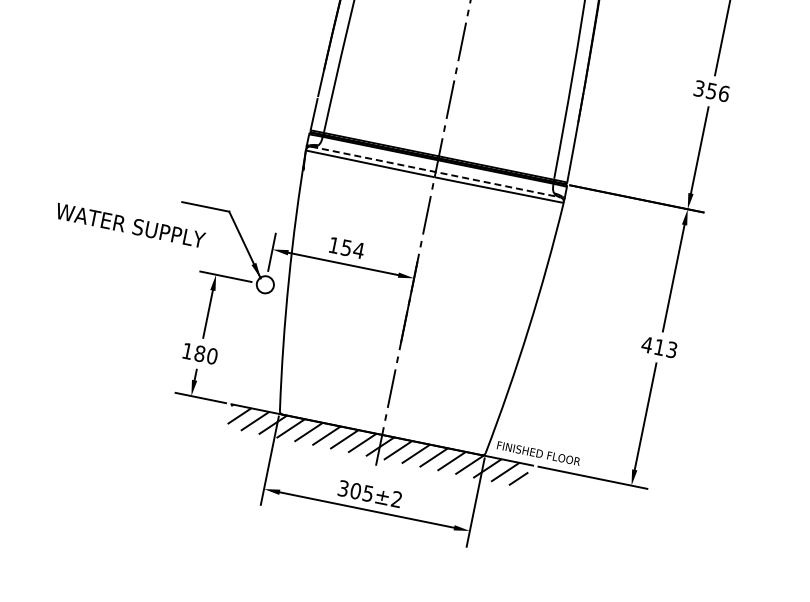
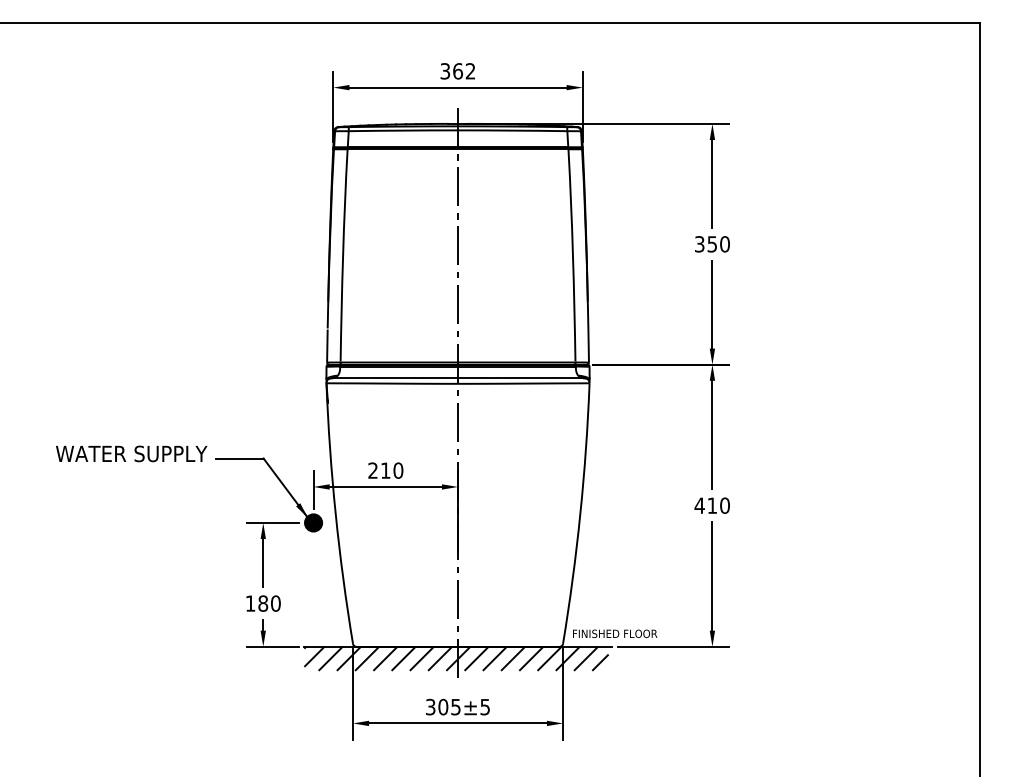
text: (724, 94) -> (725, 244), 356 -> 350
line: (436, 172) -> (458, 378), dashed -> solid
text: (130, 225) -> (131, 453), moved
text: (346, 247) -> (385, 470), 154 -> 210
fill: (265, 284) -> (313, 522), added
text: (671, 349) -> (724, 505), 413 -> 410
text: (396, 498) -> (484, 706), 305±2 -> 305±5

